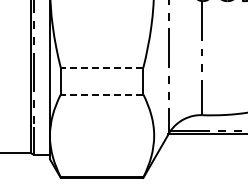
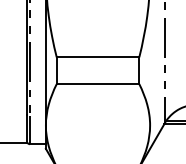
line: (101, 67) -> (97, 57), dashed -> solid
line: (101, 94) -> (97, 84), dashed -> solid

